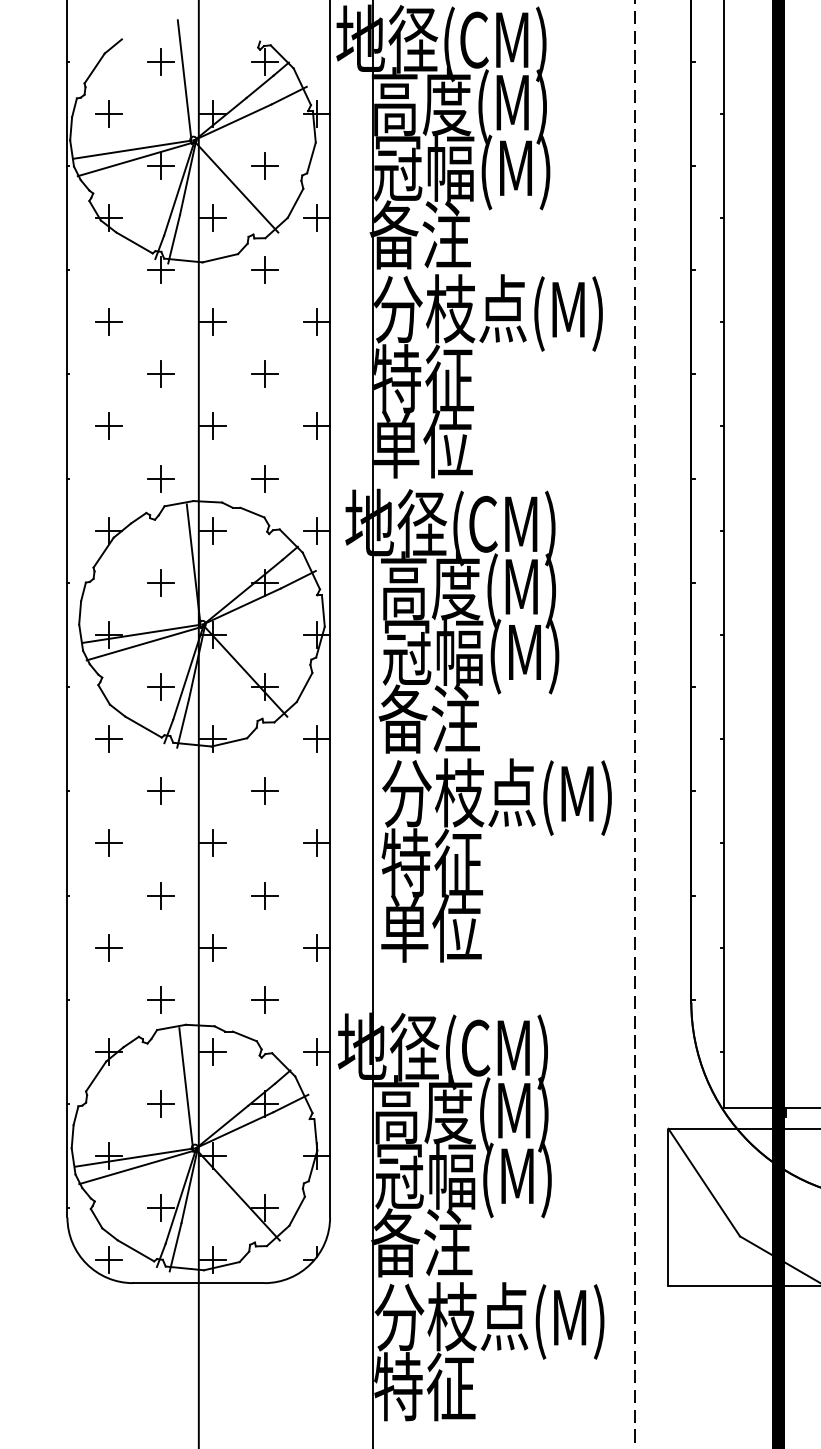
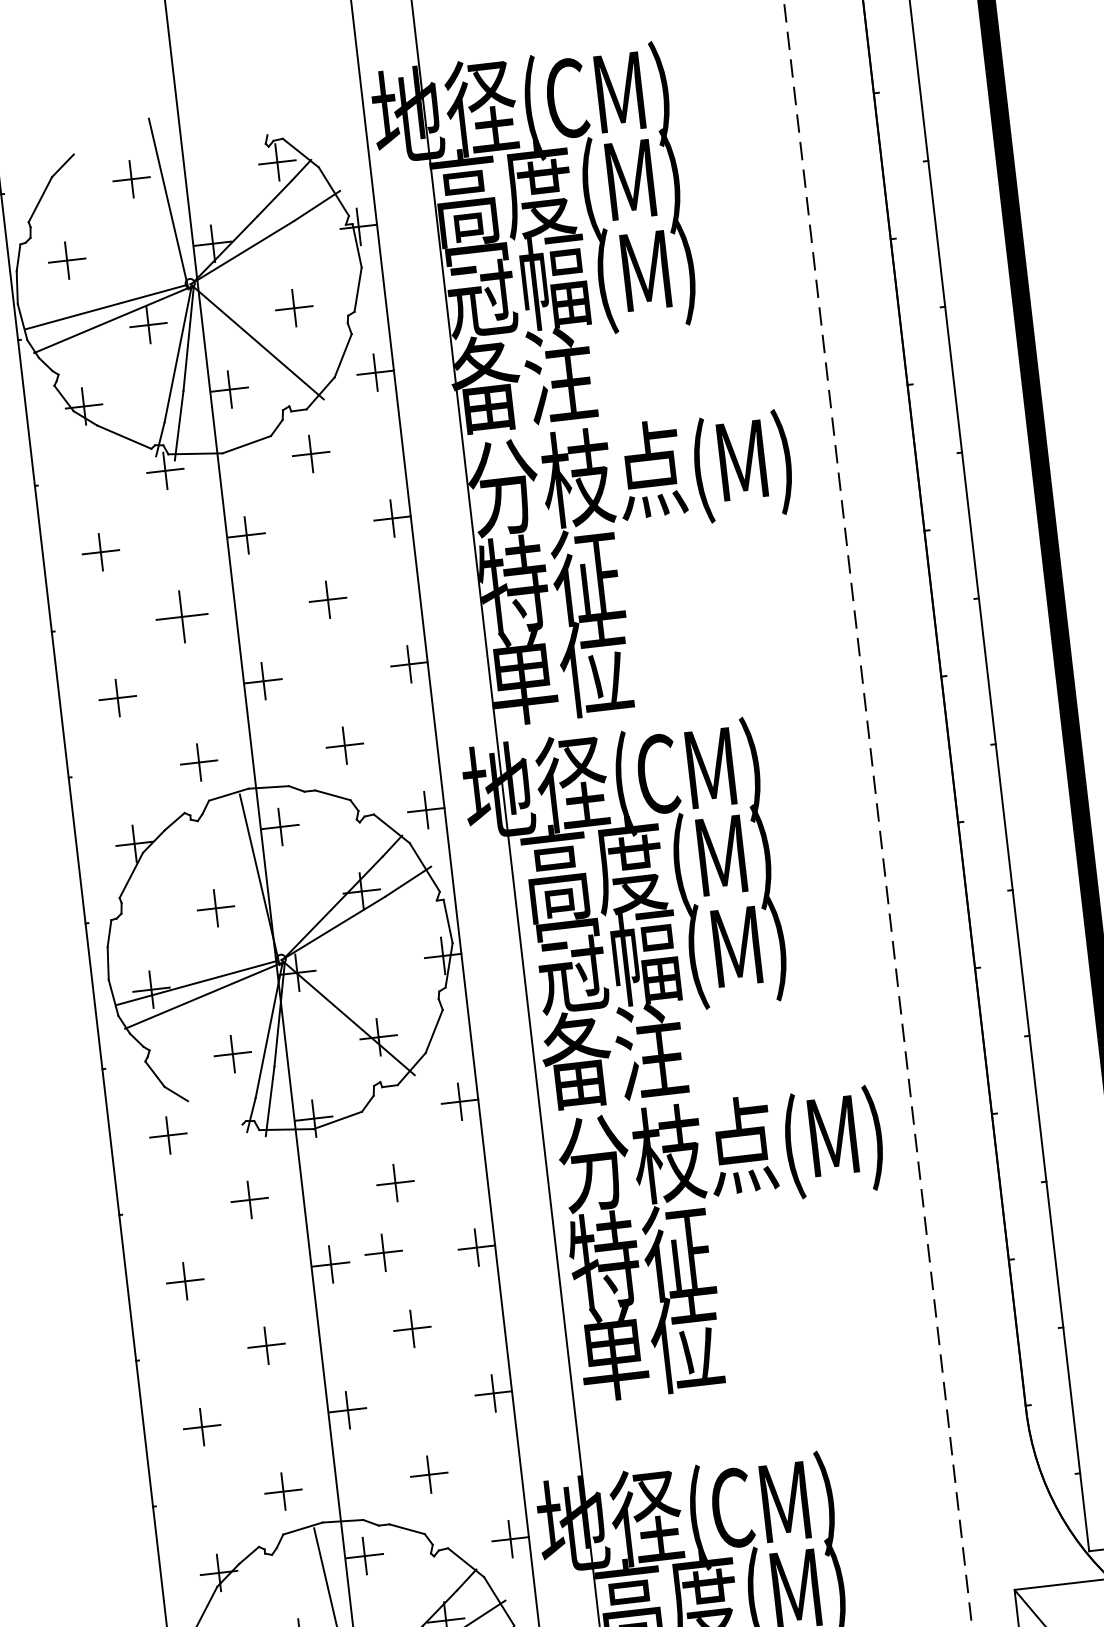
part: (160, 373) -> (181, 615), size x1.4
line: (143, 726) -> (215, 1112), removed
part: (250, 839) -> (383, 1252), added

